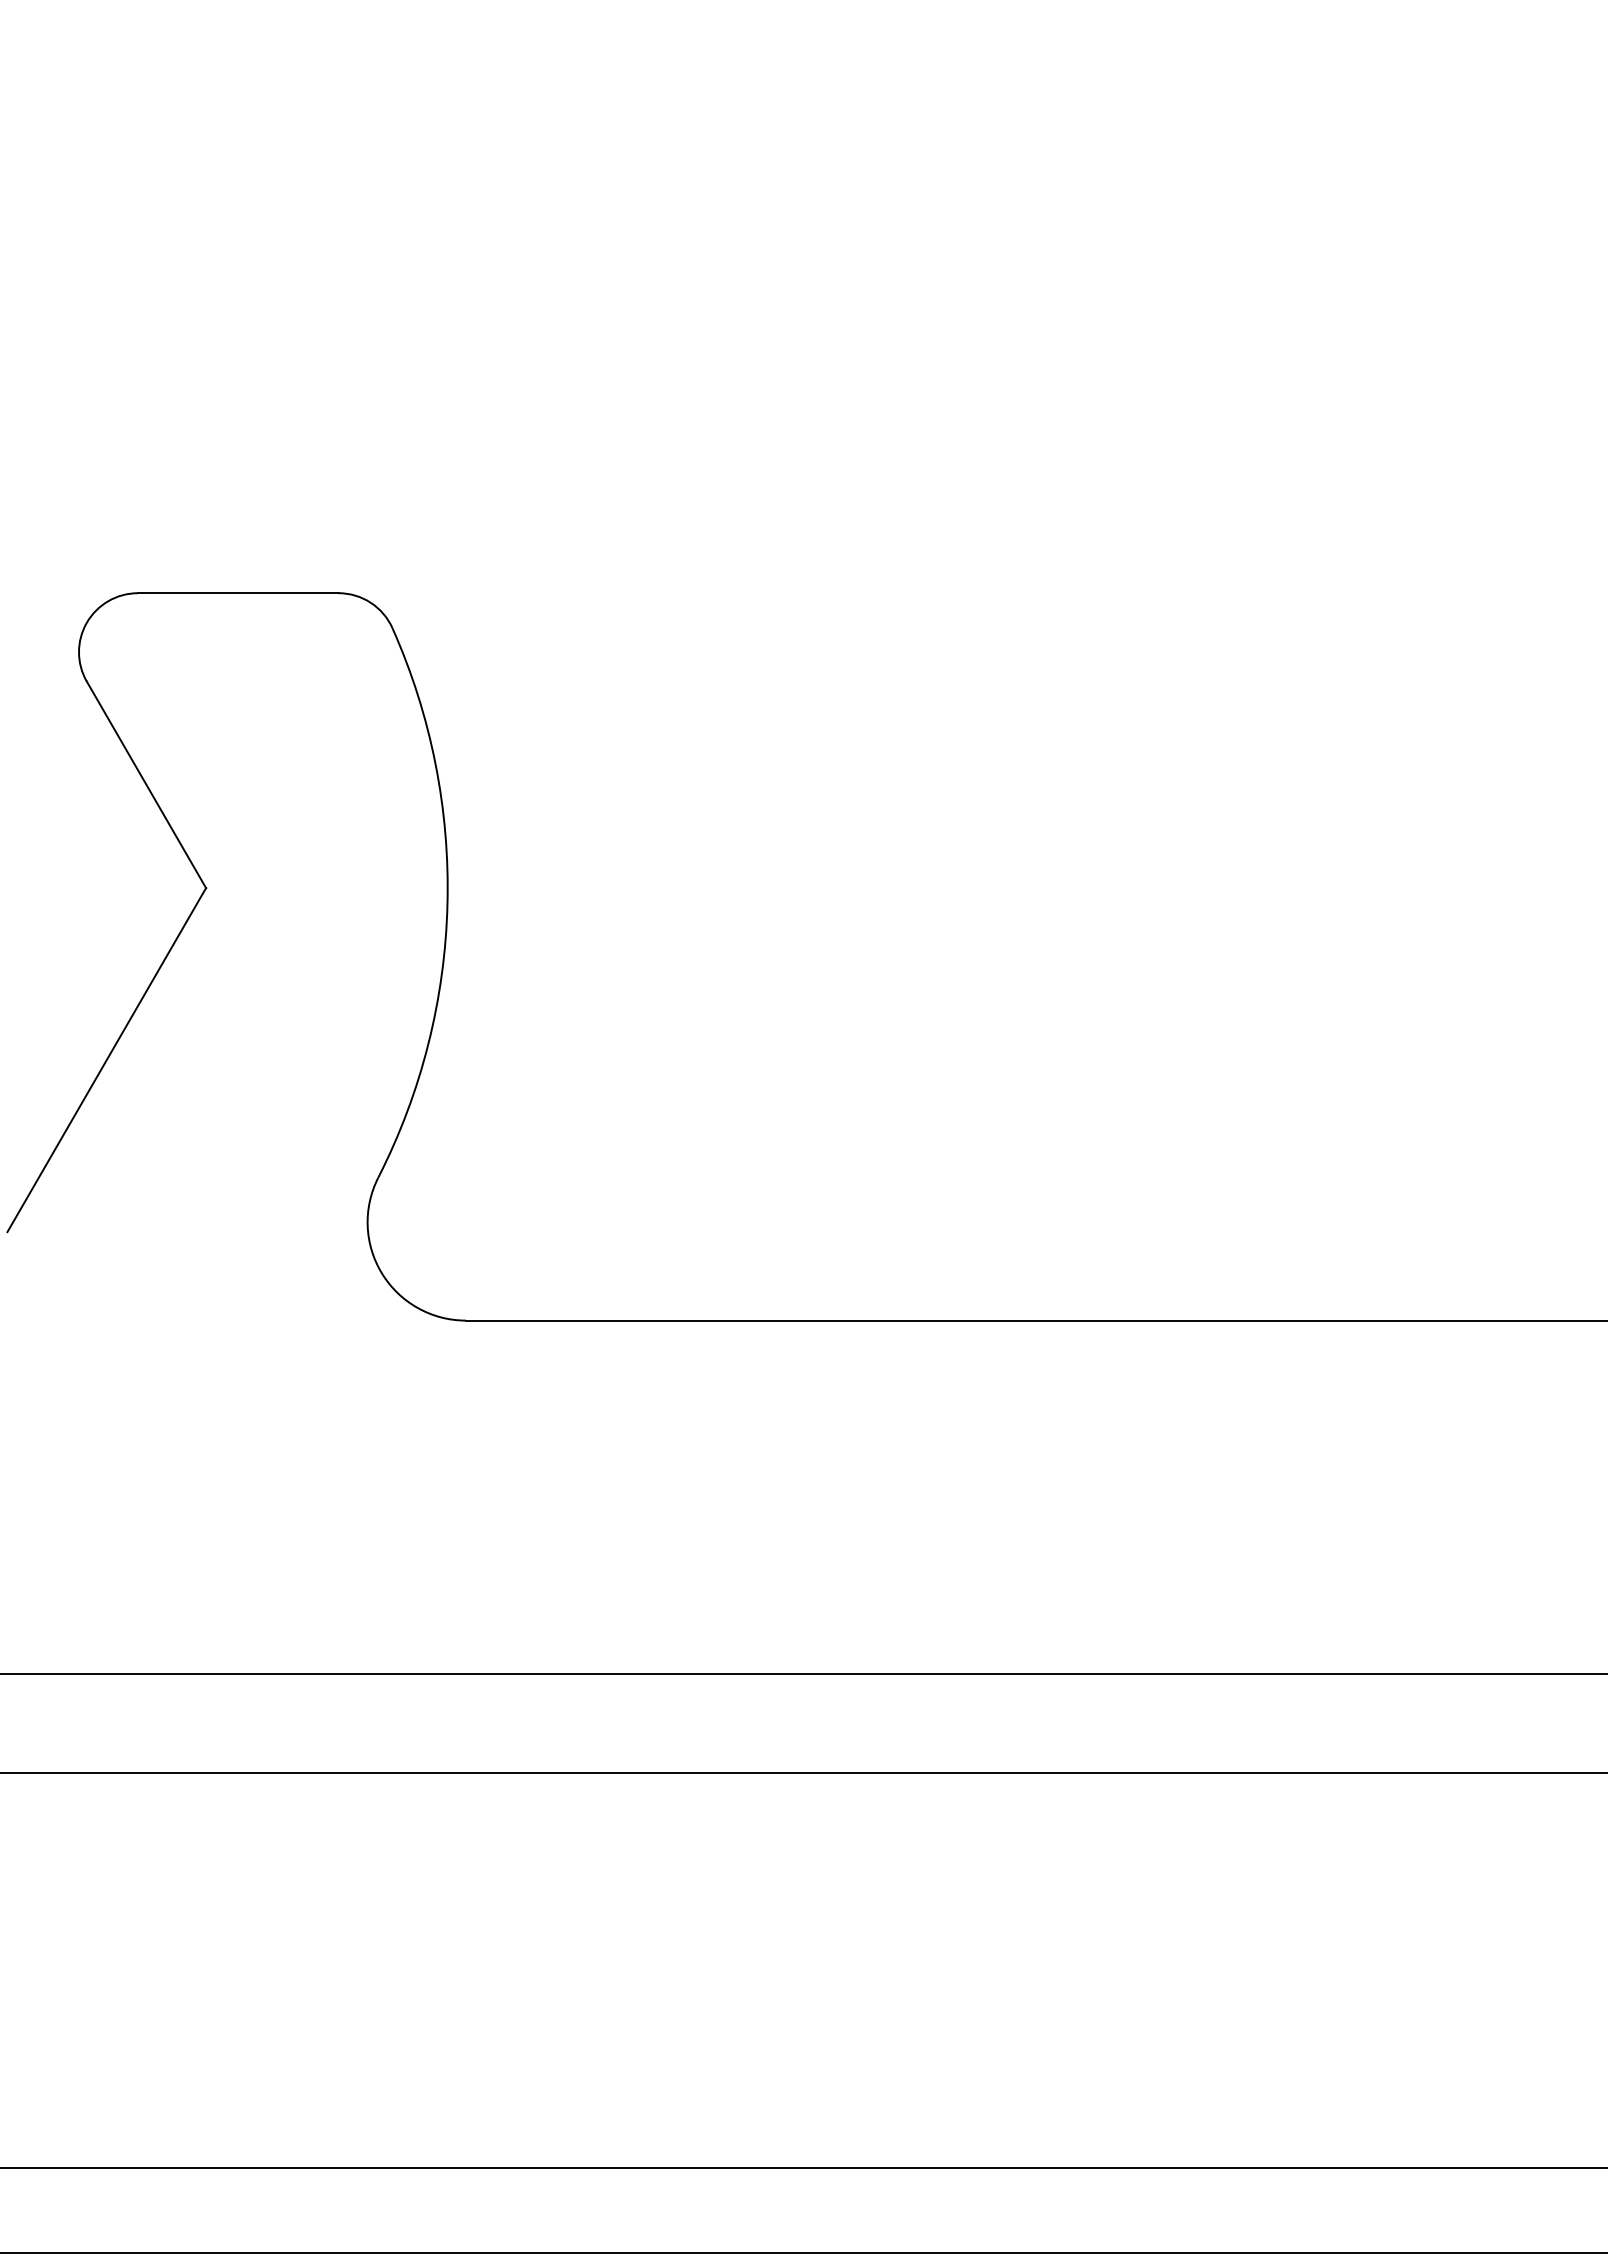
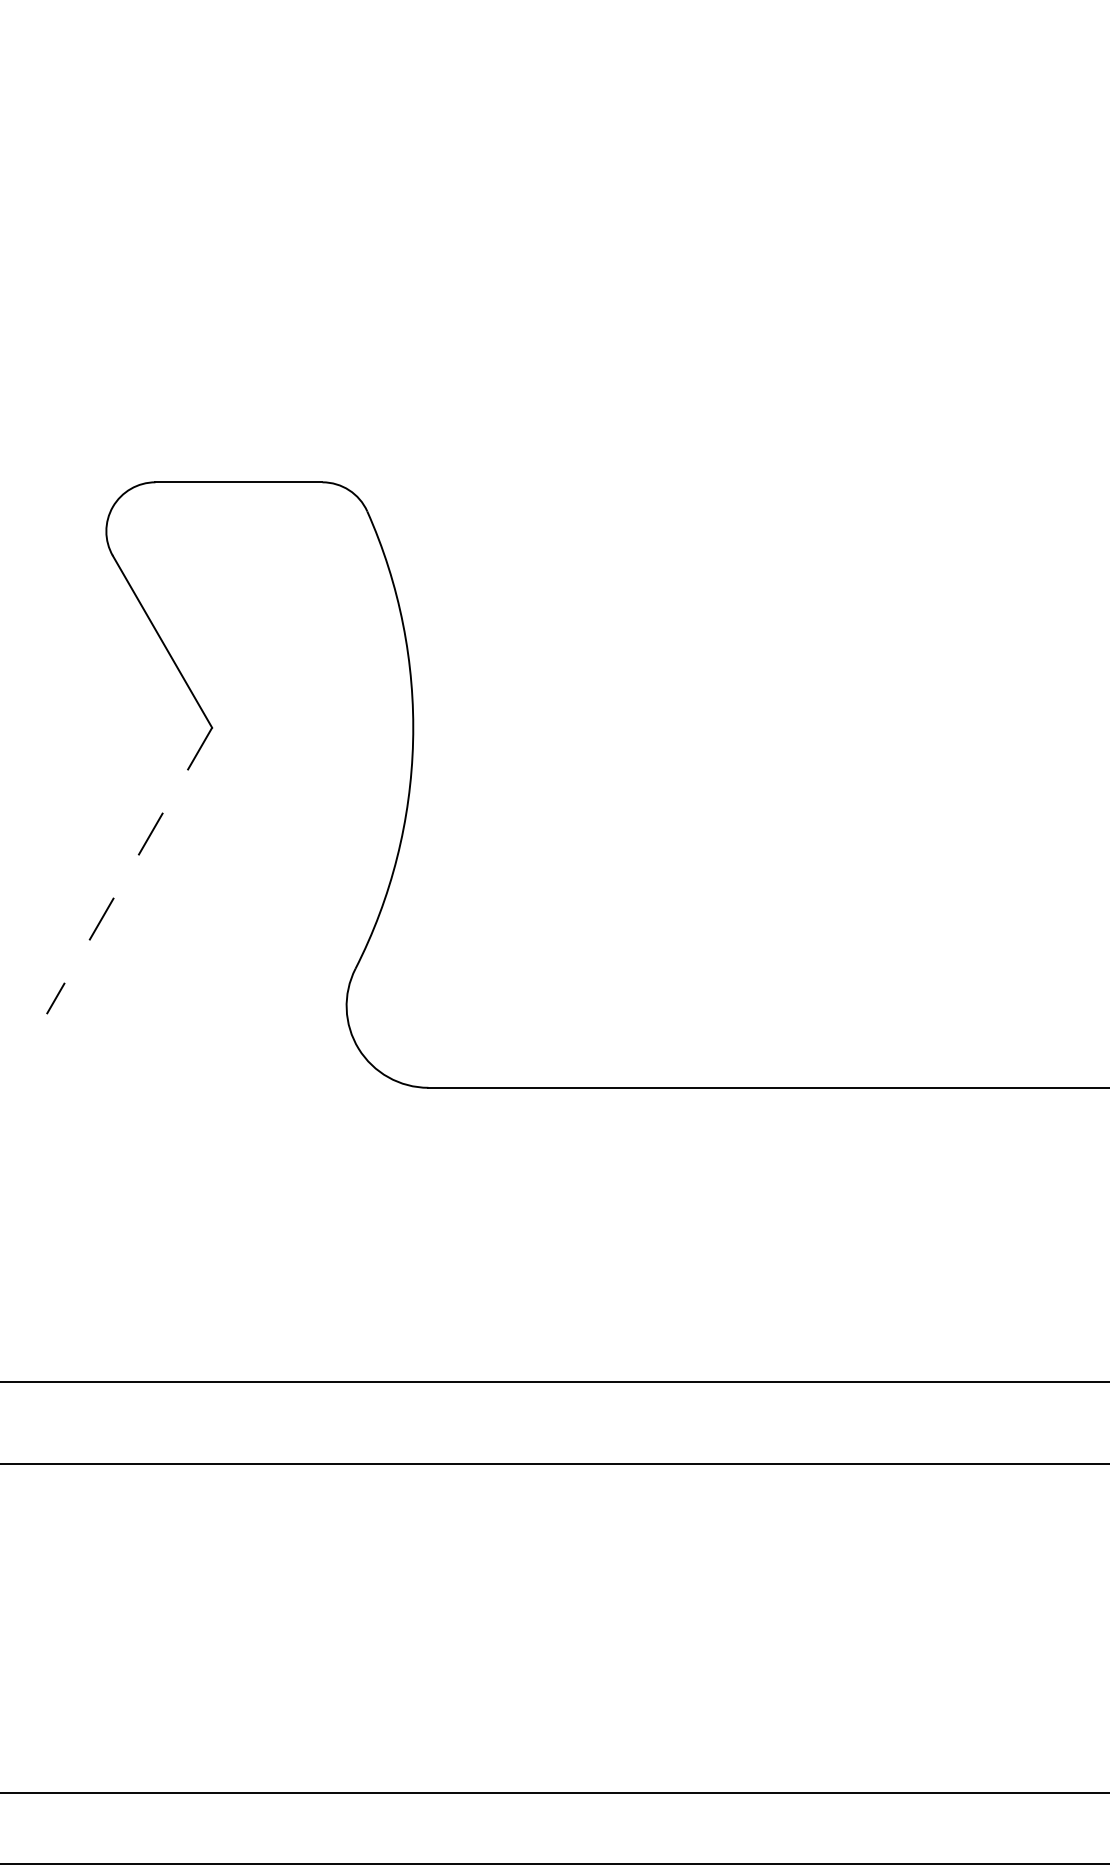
line: (106, 1060) -> (129, 871), solid -> dashed

